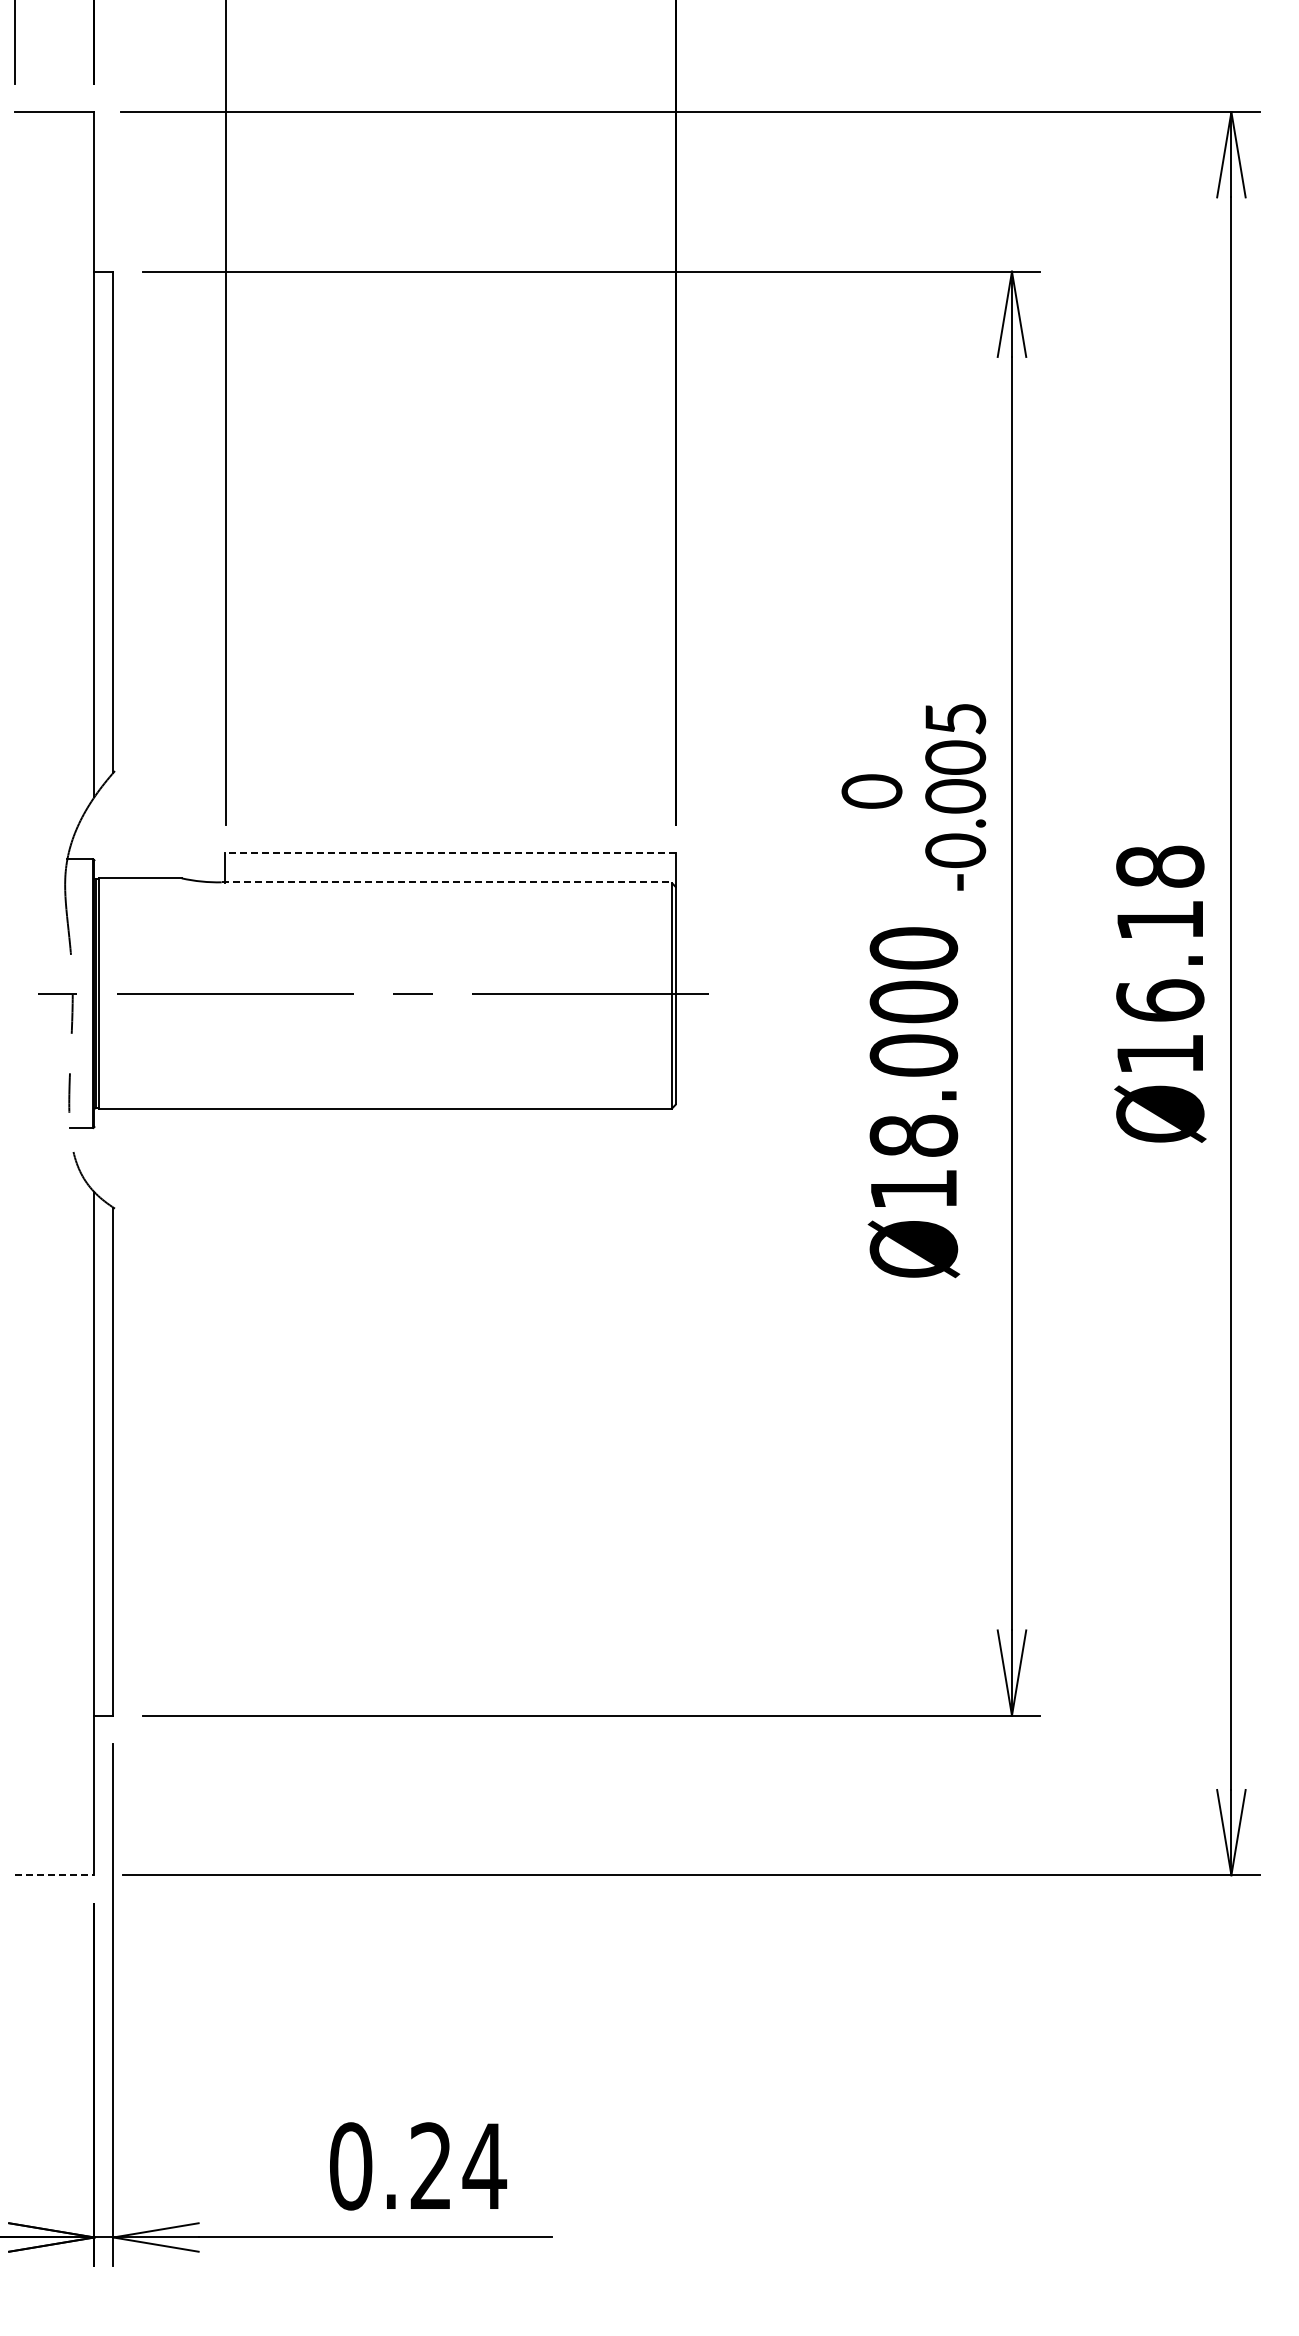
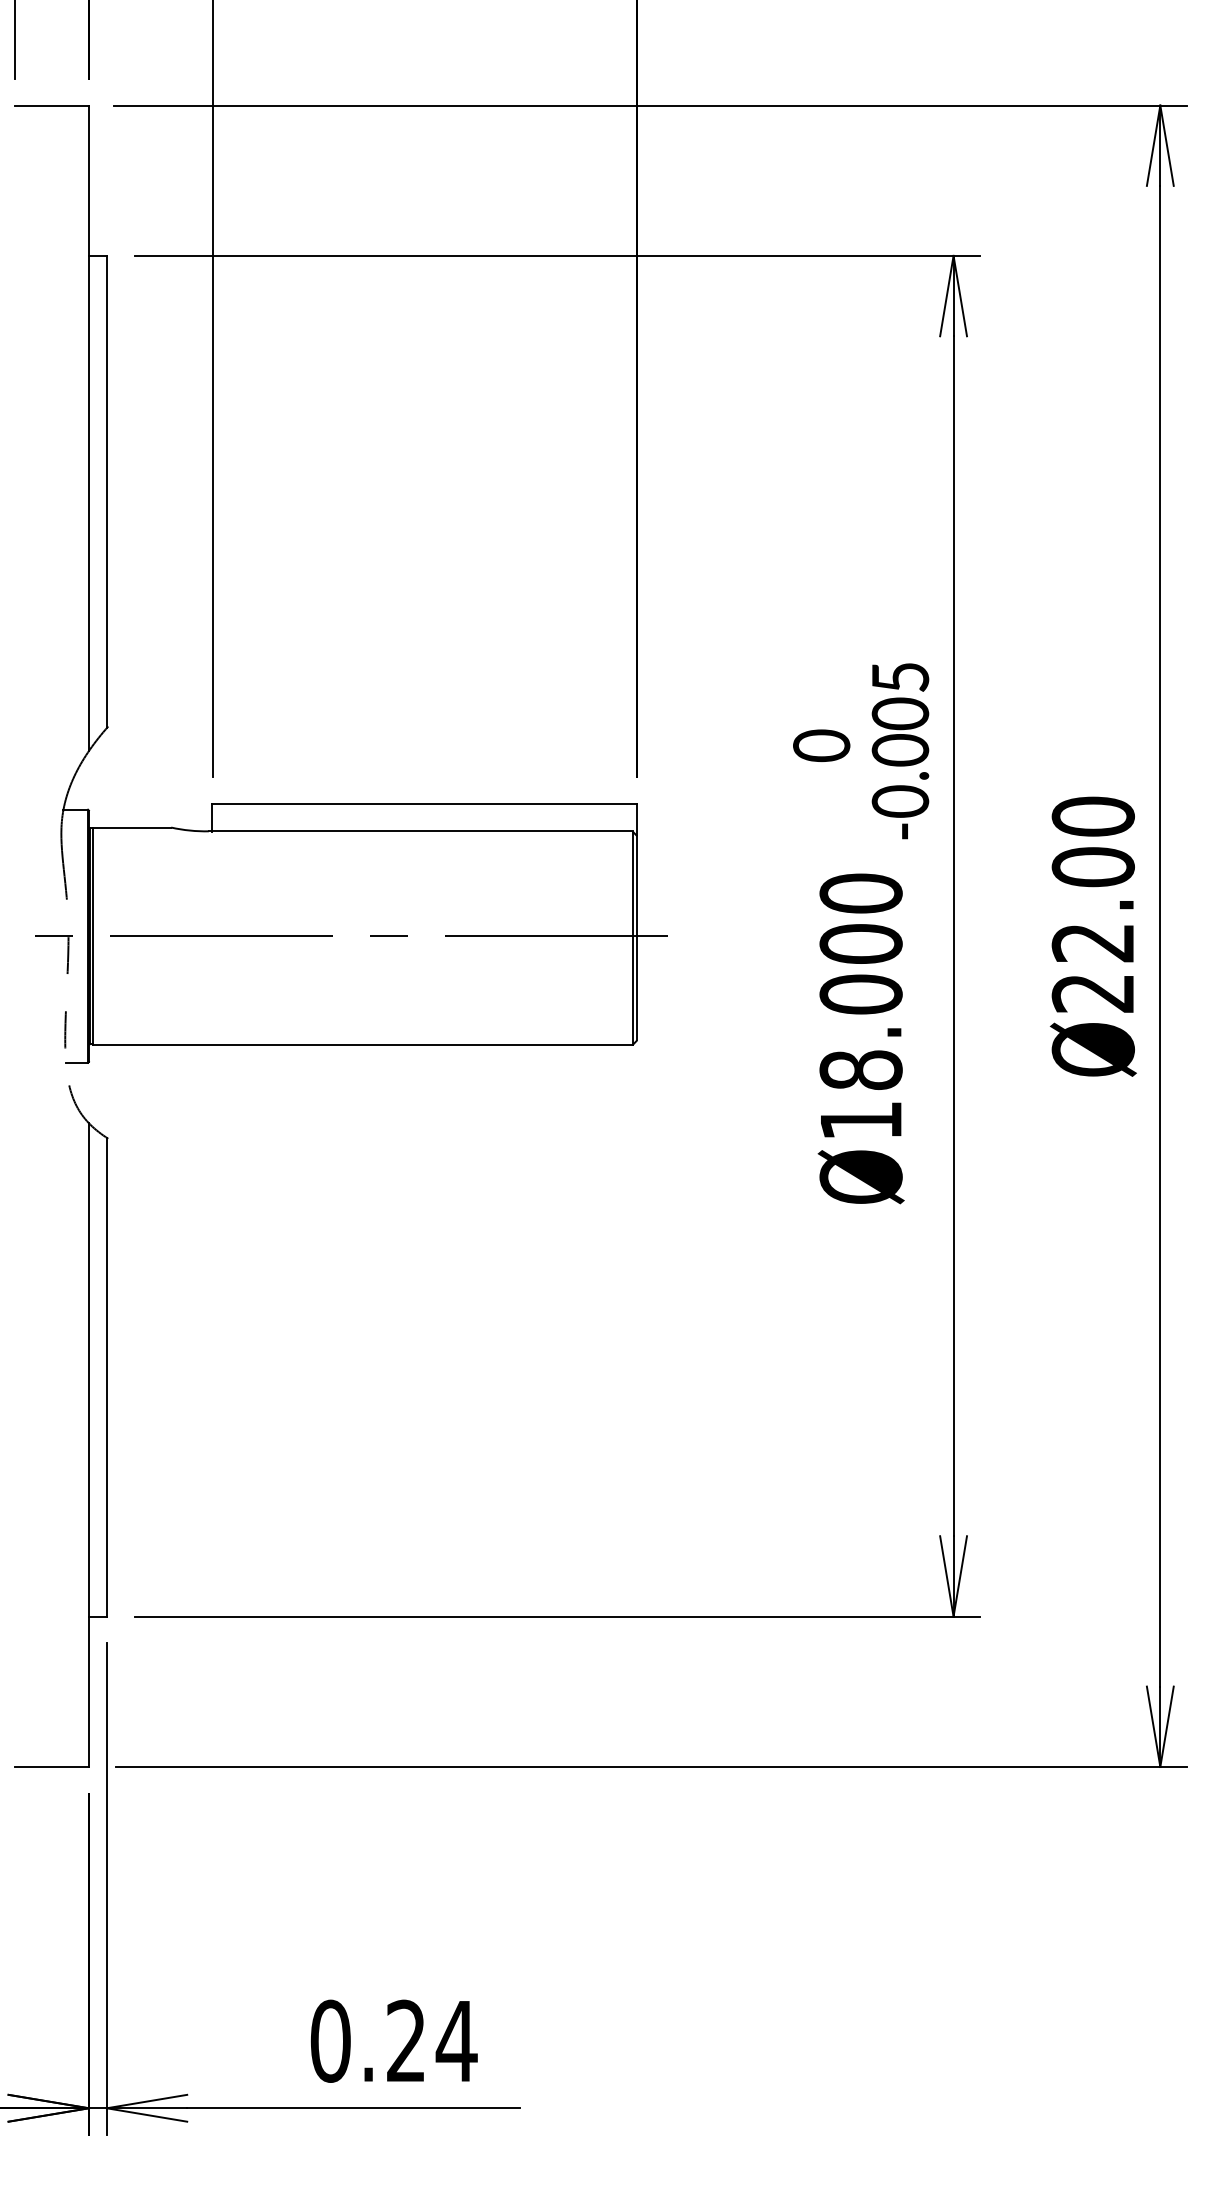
line: (450, 853) -> (424, 804), dashed -> solid
line: (447, 882) -> (421, 831), dashed -> solid
text: (1160, 959) -> (1093, 904), Ø16.18 -> Ø22.00
line: (55, 1875) -> (52, 1767), dashed -> solid

